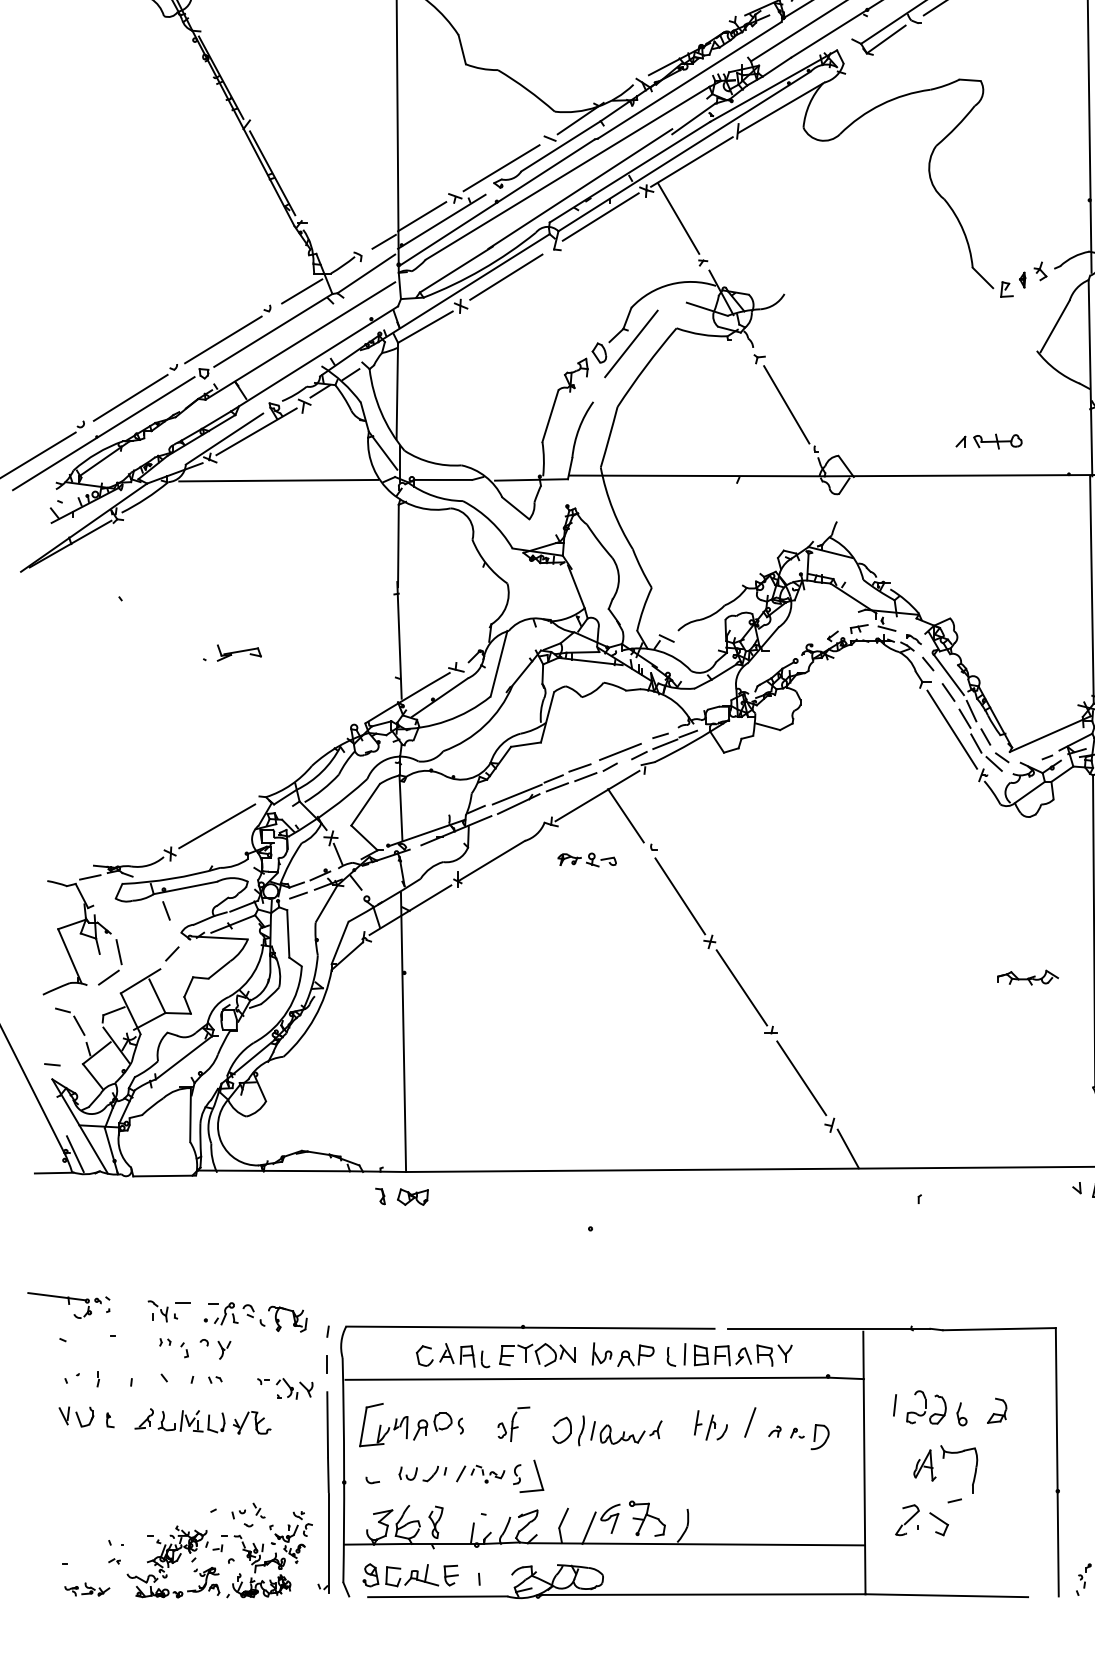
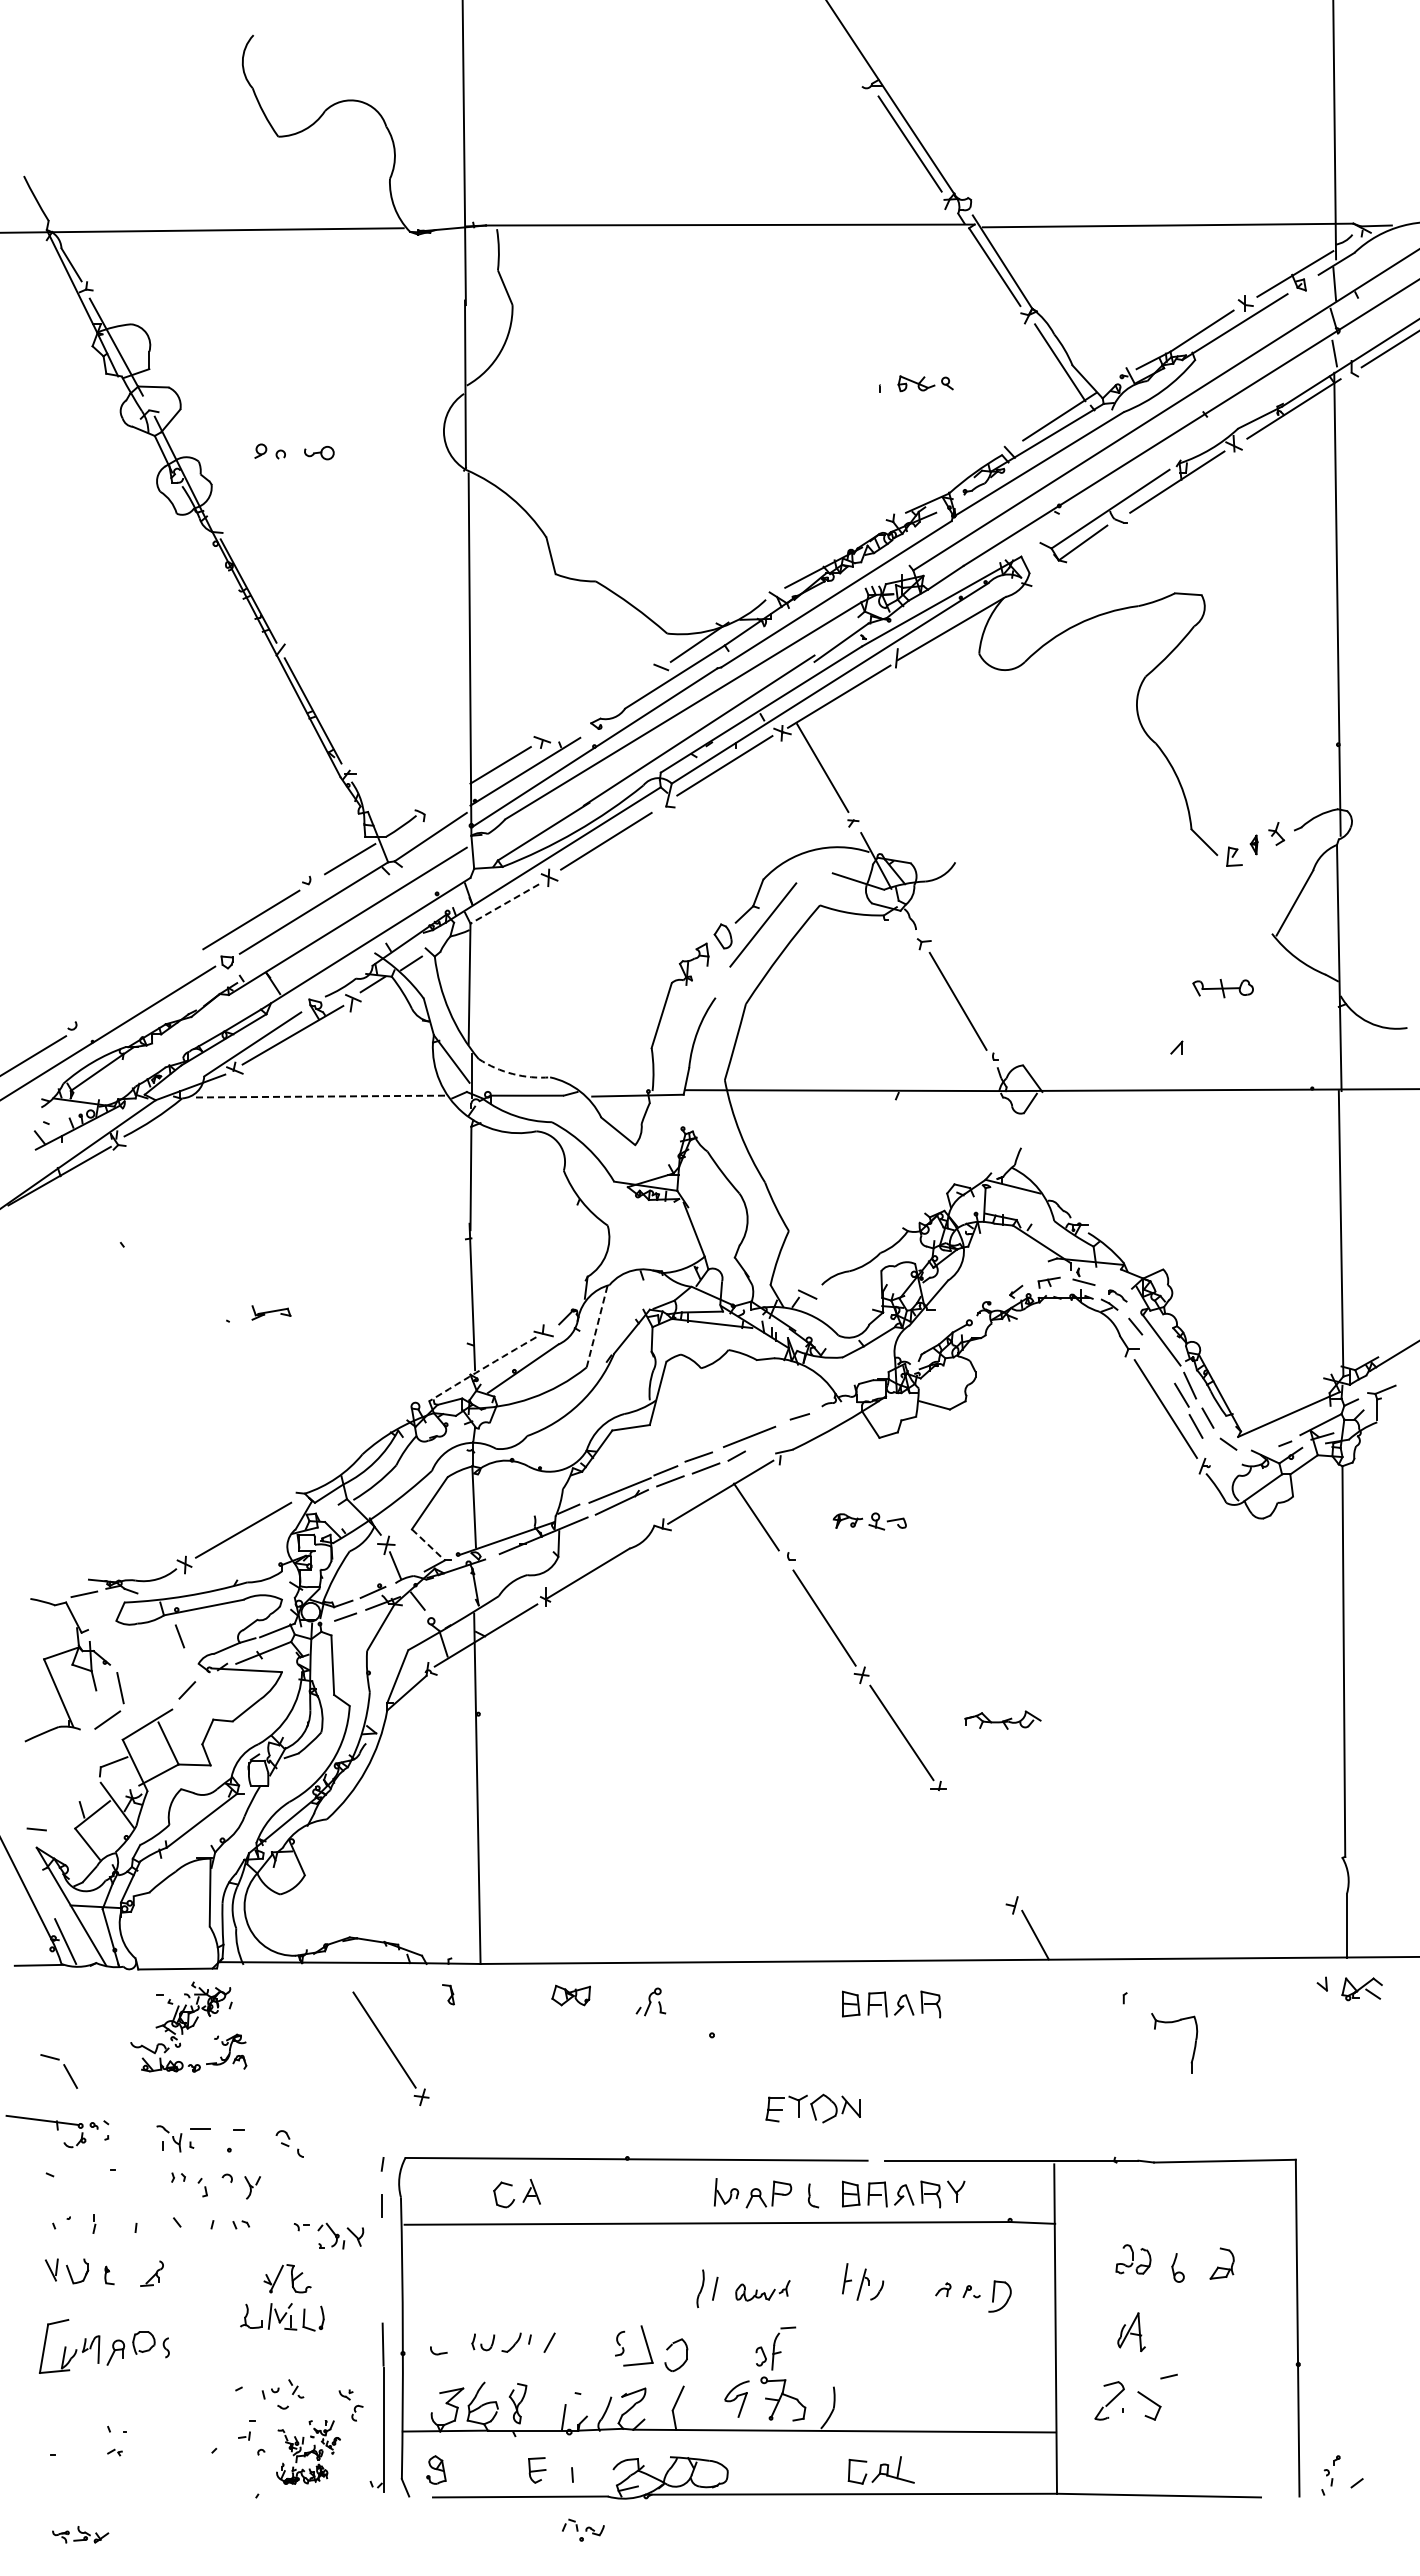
line: (501, 168) -> (600, 704), removed
line: (383, 241) -> (452, 796), removed
line: (425, 326) -> (504, 903), solid -> dashed
part: (135, 392) -> (140, 986), removed
part: (997, 441) -> (1222, 988), moved
arc: (431, 463) -> (512, 1074), solid -> dashed
line: (278, 480) -> (320, 1096), solid -> dashed
part: (239, 652) -> (271, 1312), size x0.7
line: (499, 663) -> (597, 1325), solid -> dashed
line: (947, 691) -> (1160, 1361), removed
arc: (407, 697) -> (482, 1368), solid -> dashed
part: (664, 744) -> (804, 1427), removed
line: (994, 763) -> (1218, 1451), removed
line: (364, 837) -> (428, 1544), solid -> dashed
part: (586, 859) -> (869, 1521), moved
part: (1027, 977) -> (1002, 1719), moved
part: (75, 1020) -> (65, 2069), moved
line: (801, 1078) -> (976, 1846), removed
part: (412, 1197) -> (570, 1995), moved
part: (733, 1204) -> (891, 2004), added
part: (334, 1239) -> (390, 2048), added
part: (225, 1313) -> (650, 2001), moved
part: (293, 1319) -> (339, 2148), removed
part: (536, 1354) -> (812, 2108), moved
line: (684, 1354) -> (830, 2192), removed
part: (474, 1356) -> (566, 2195), removed
line: (894, 1405) -> (1093, 2256), removed
part: (926, 1407) -> (1133, 2259), size x0.7
part: (191, 1421) -> (282, 2317), moved
line: (750, 1422) -> (912, 2278), removed
line: (327, 1424) -> (381, 2280), removed
part: (513, 1424) -> (775, 2348), moved
part: (557, 1424) -> (670, 2347), moved
part: (411, 1425) -> (104, 2346), moved
part: (630, 1432) -> (762, 2290), size x0.7
part: (488, 1473) -> (583, 2529), moved
part: (974, 1474) -> (1193, 2049), moved
line: (588, 1527) -> (709, 2410), removed
part: (173, 1561) -> (188, 2026), moved
part: (268, 1561) -> (308, 2452), size x0.7
part: (411, 1575) -> (880, 2470), moved
part: (87, 1589) -> (80, 2534), moved

